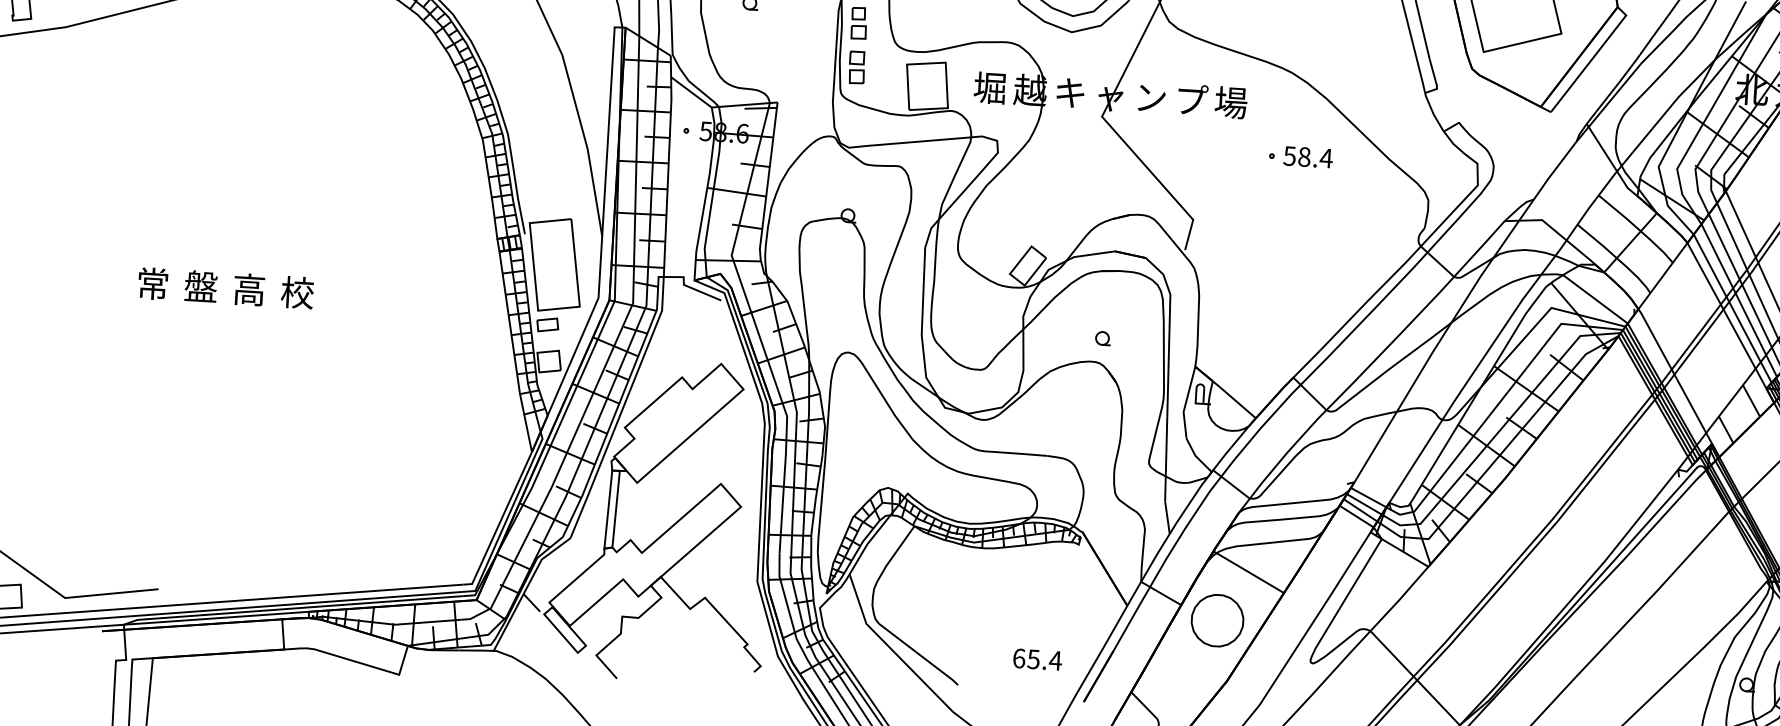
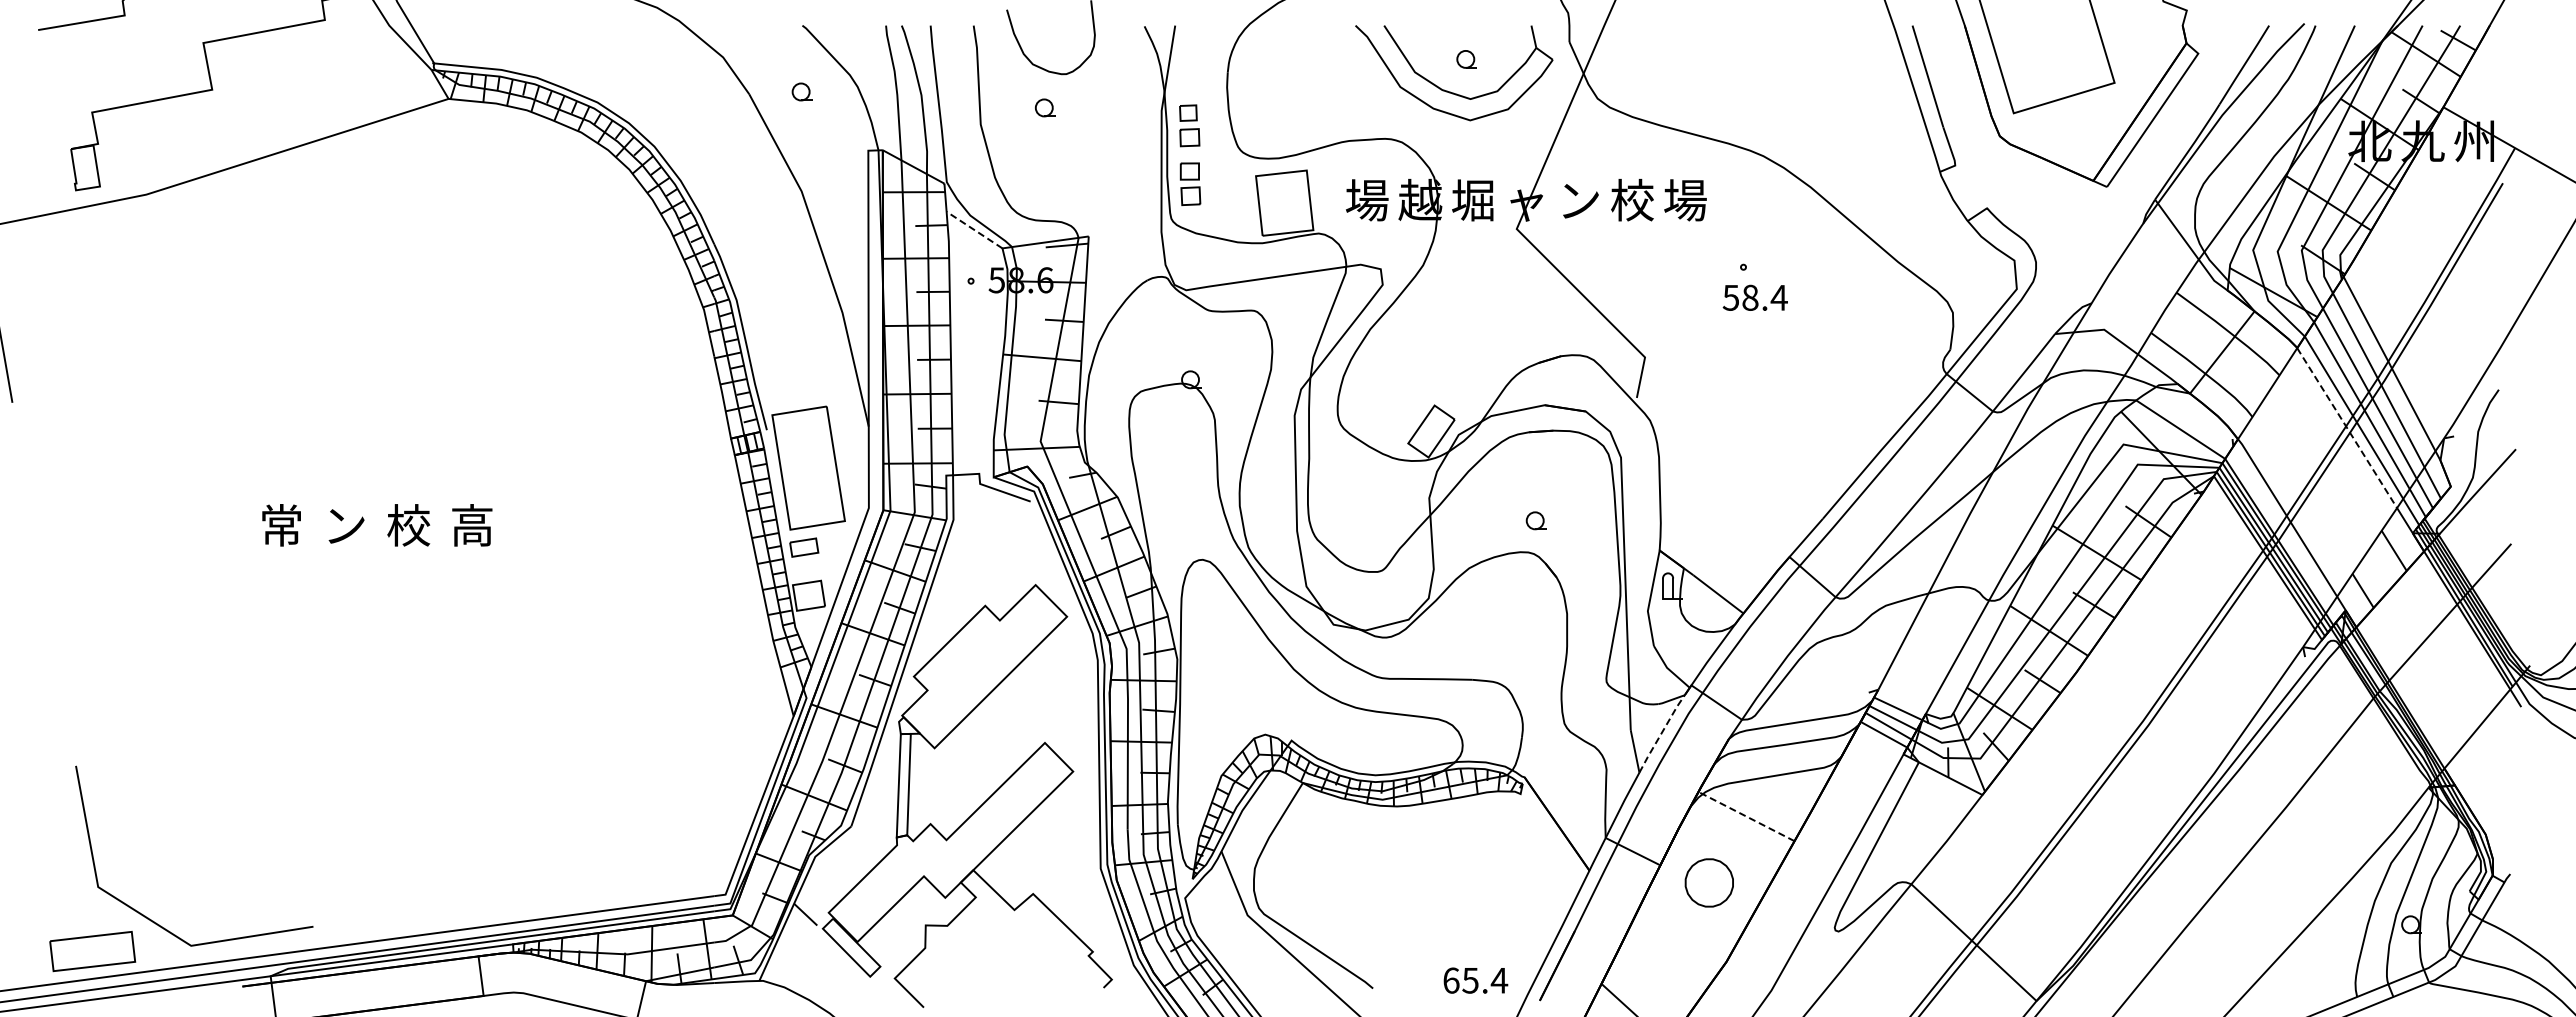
text: (990, 88) -> (1367, 200), 堀 -> 場
line: (691, 91) -> (974, 229), solid -> dashed
text: (1069, 93) -> (1472, 200), キ -> 堀
text: (1191, 99) -> (1632, 199), プ -> 校
text: (1307, 156) -> (1754, 297), moved
text: (200, 286) -> (344, 524), 盤 -> ン
text: (249, 289) -> (408, 525), 高 -> 校
text: (297, 292) -> (472, 525), 校 -> 高
line: (1721, 305) -> (2347, 427), solid -> dashed
line: (1188, 505) -> (1661, 733), solid -> dashed
line: (1248, 572) -> (1746, 816), solid -> dashed
part: (1217, 620) -> (1709, 882), size x0.7
text: (1037, 659) -> (1475, 980), moved

